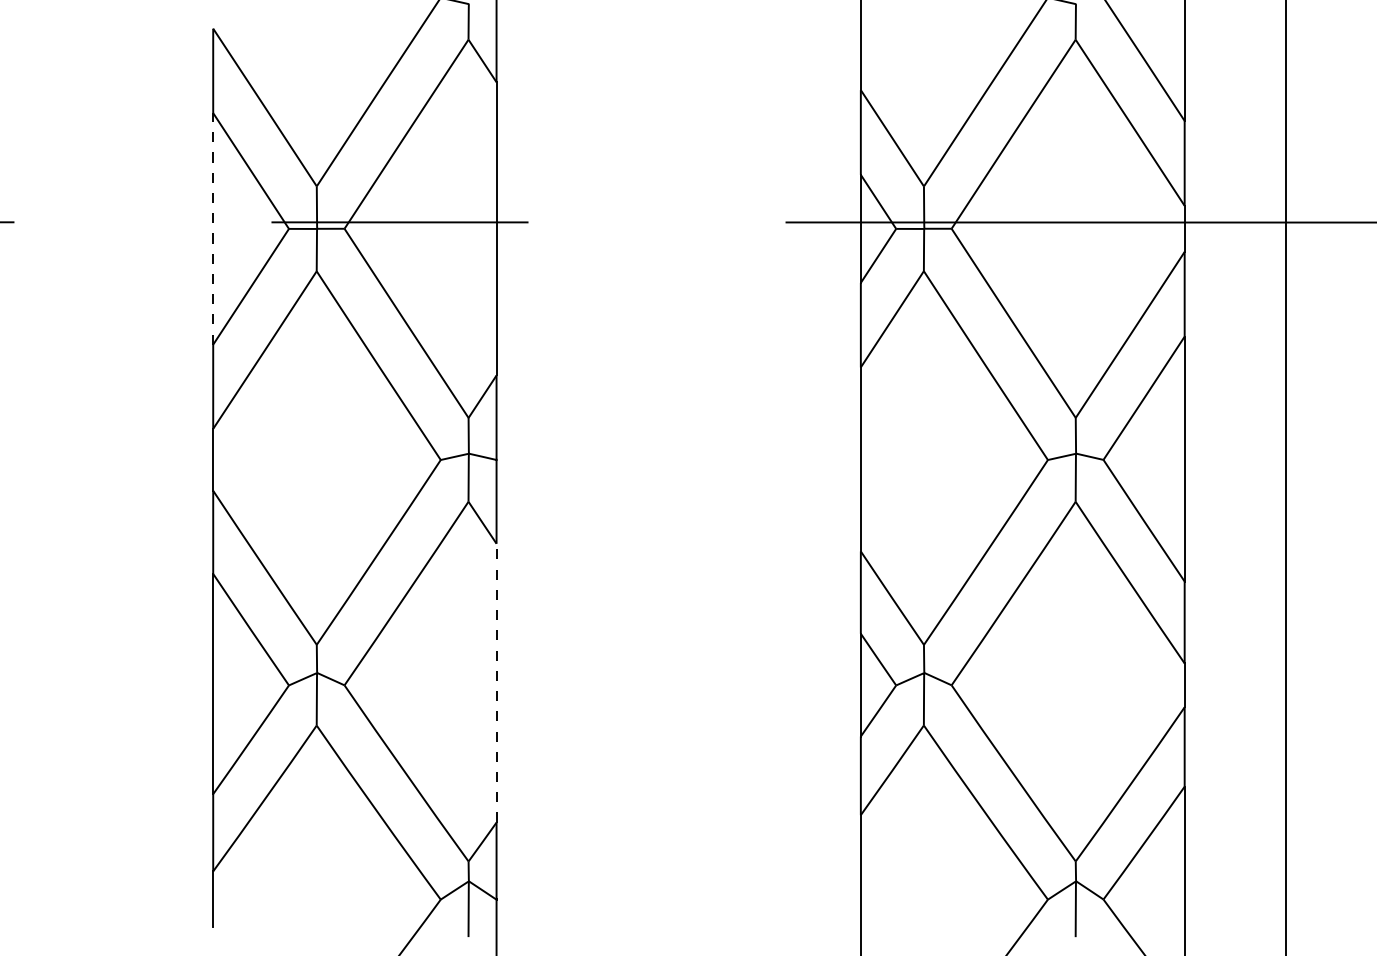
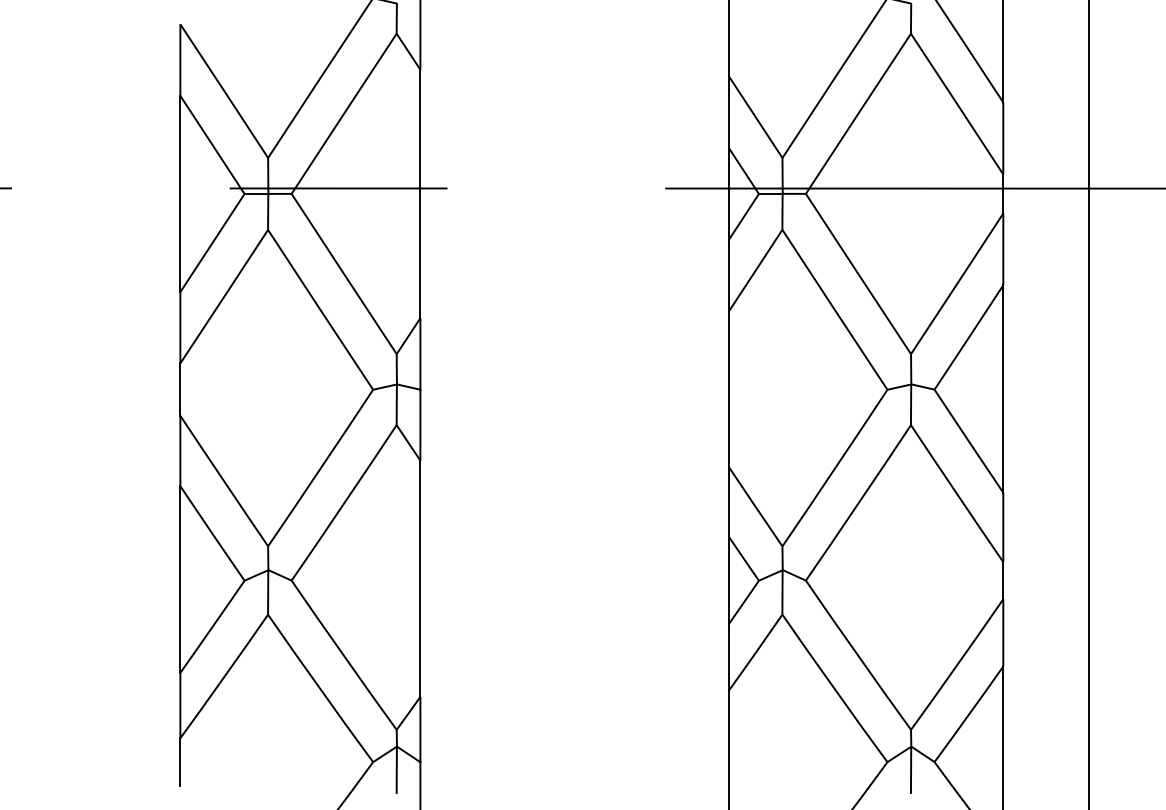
line: (213, 228) -> (180, 193), dashed -> solid
line: (496, 682) -> (420, 578), dashed -> solid

